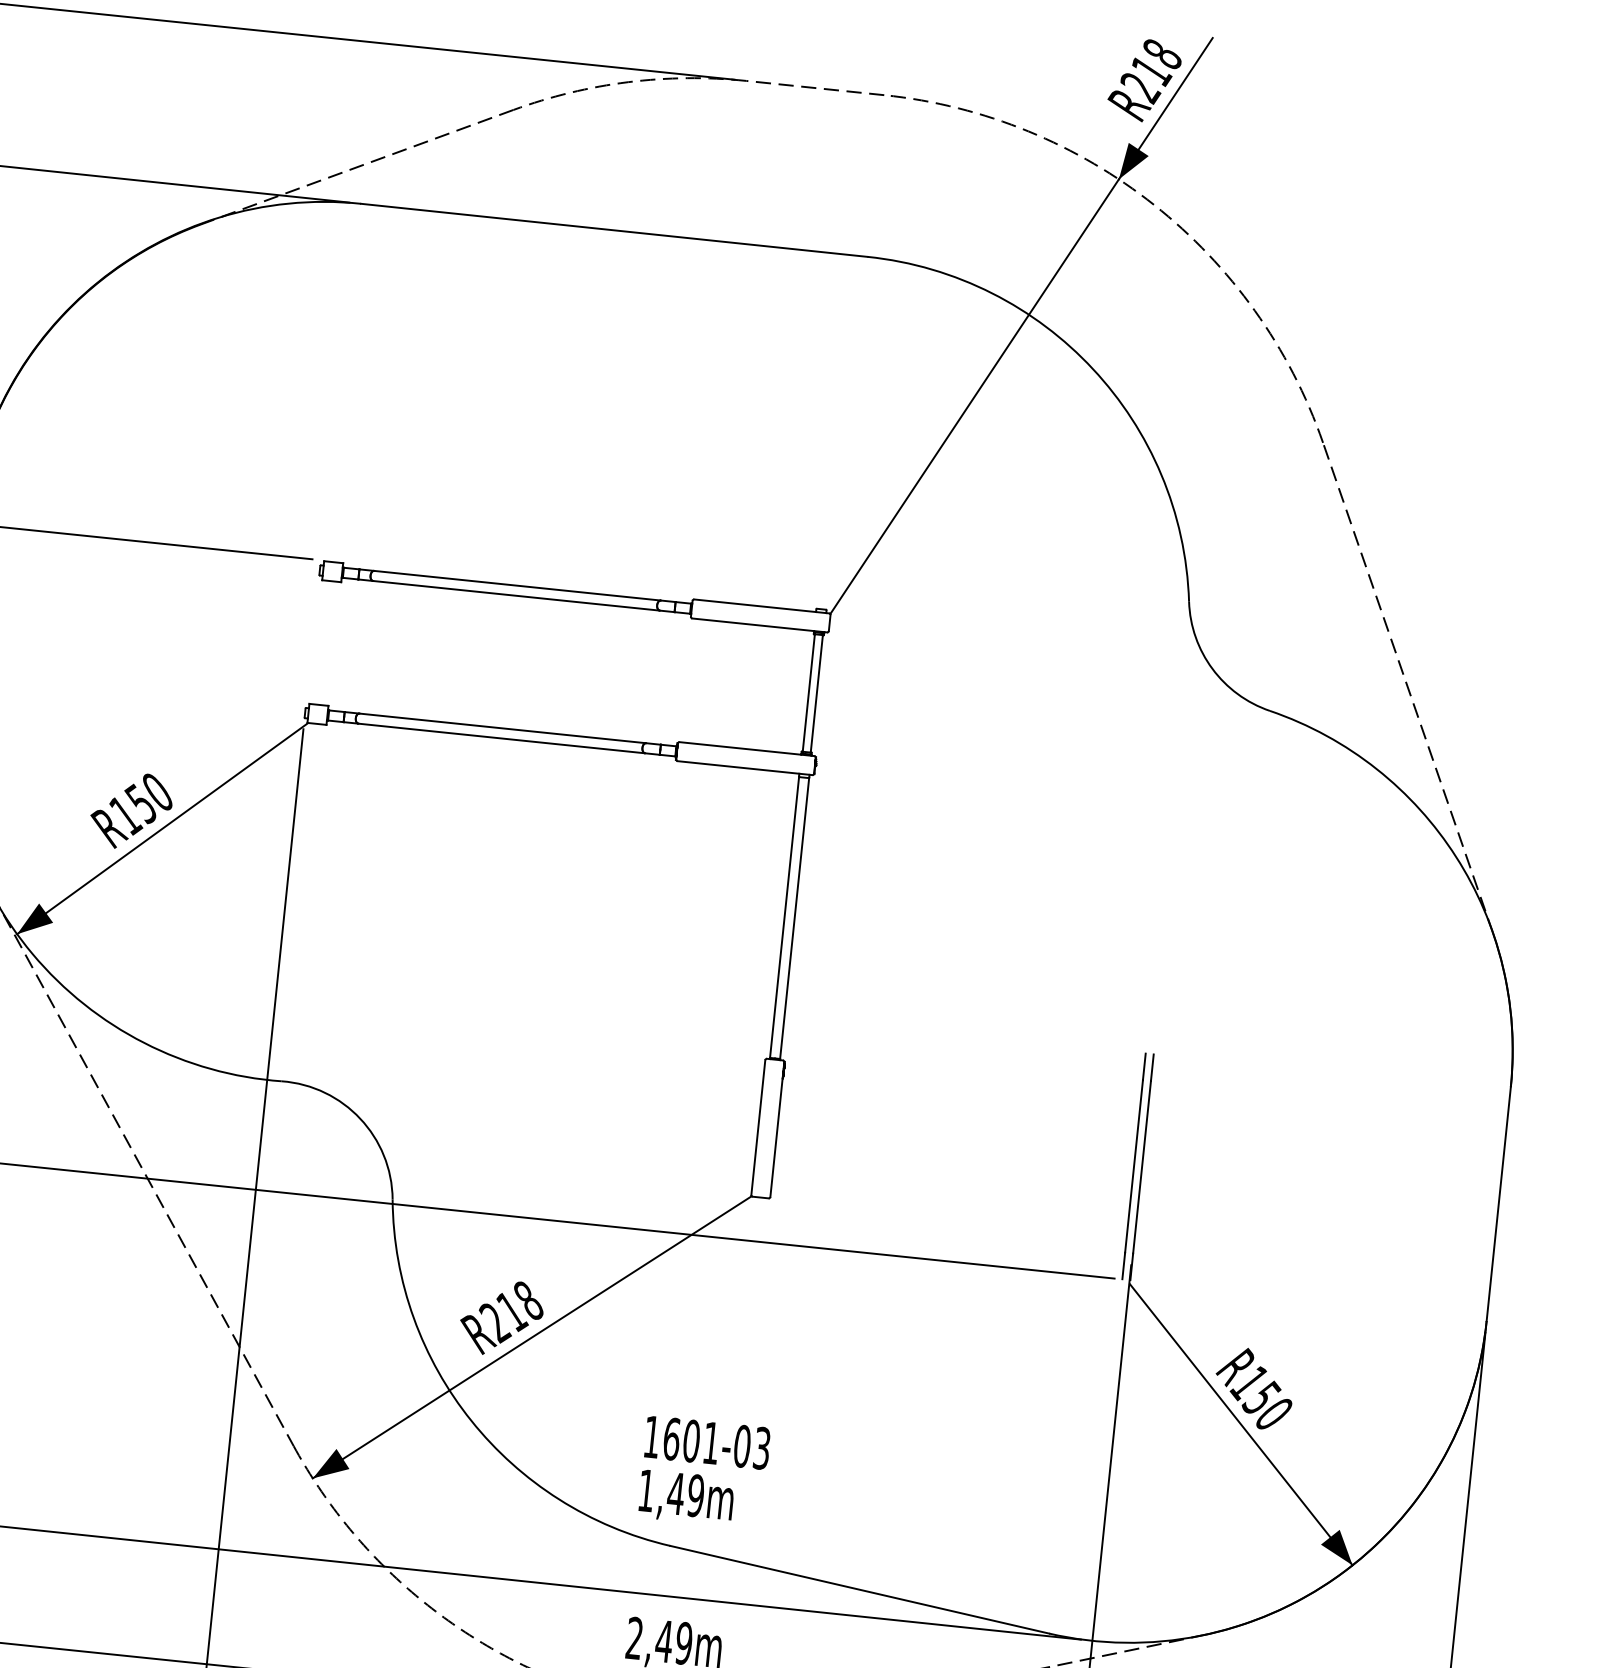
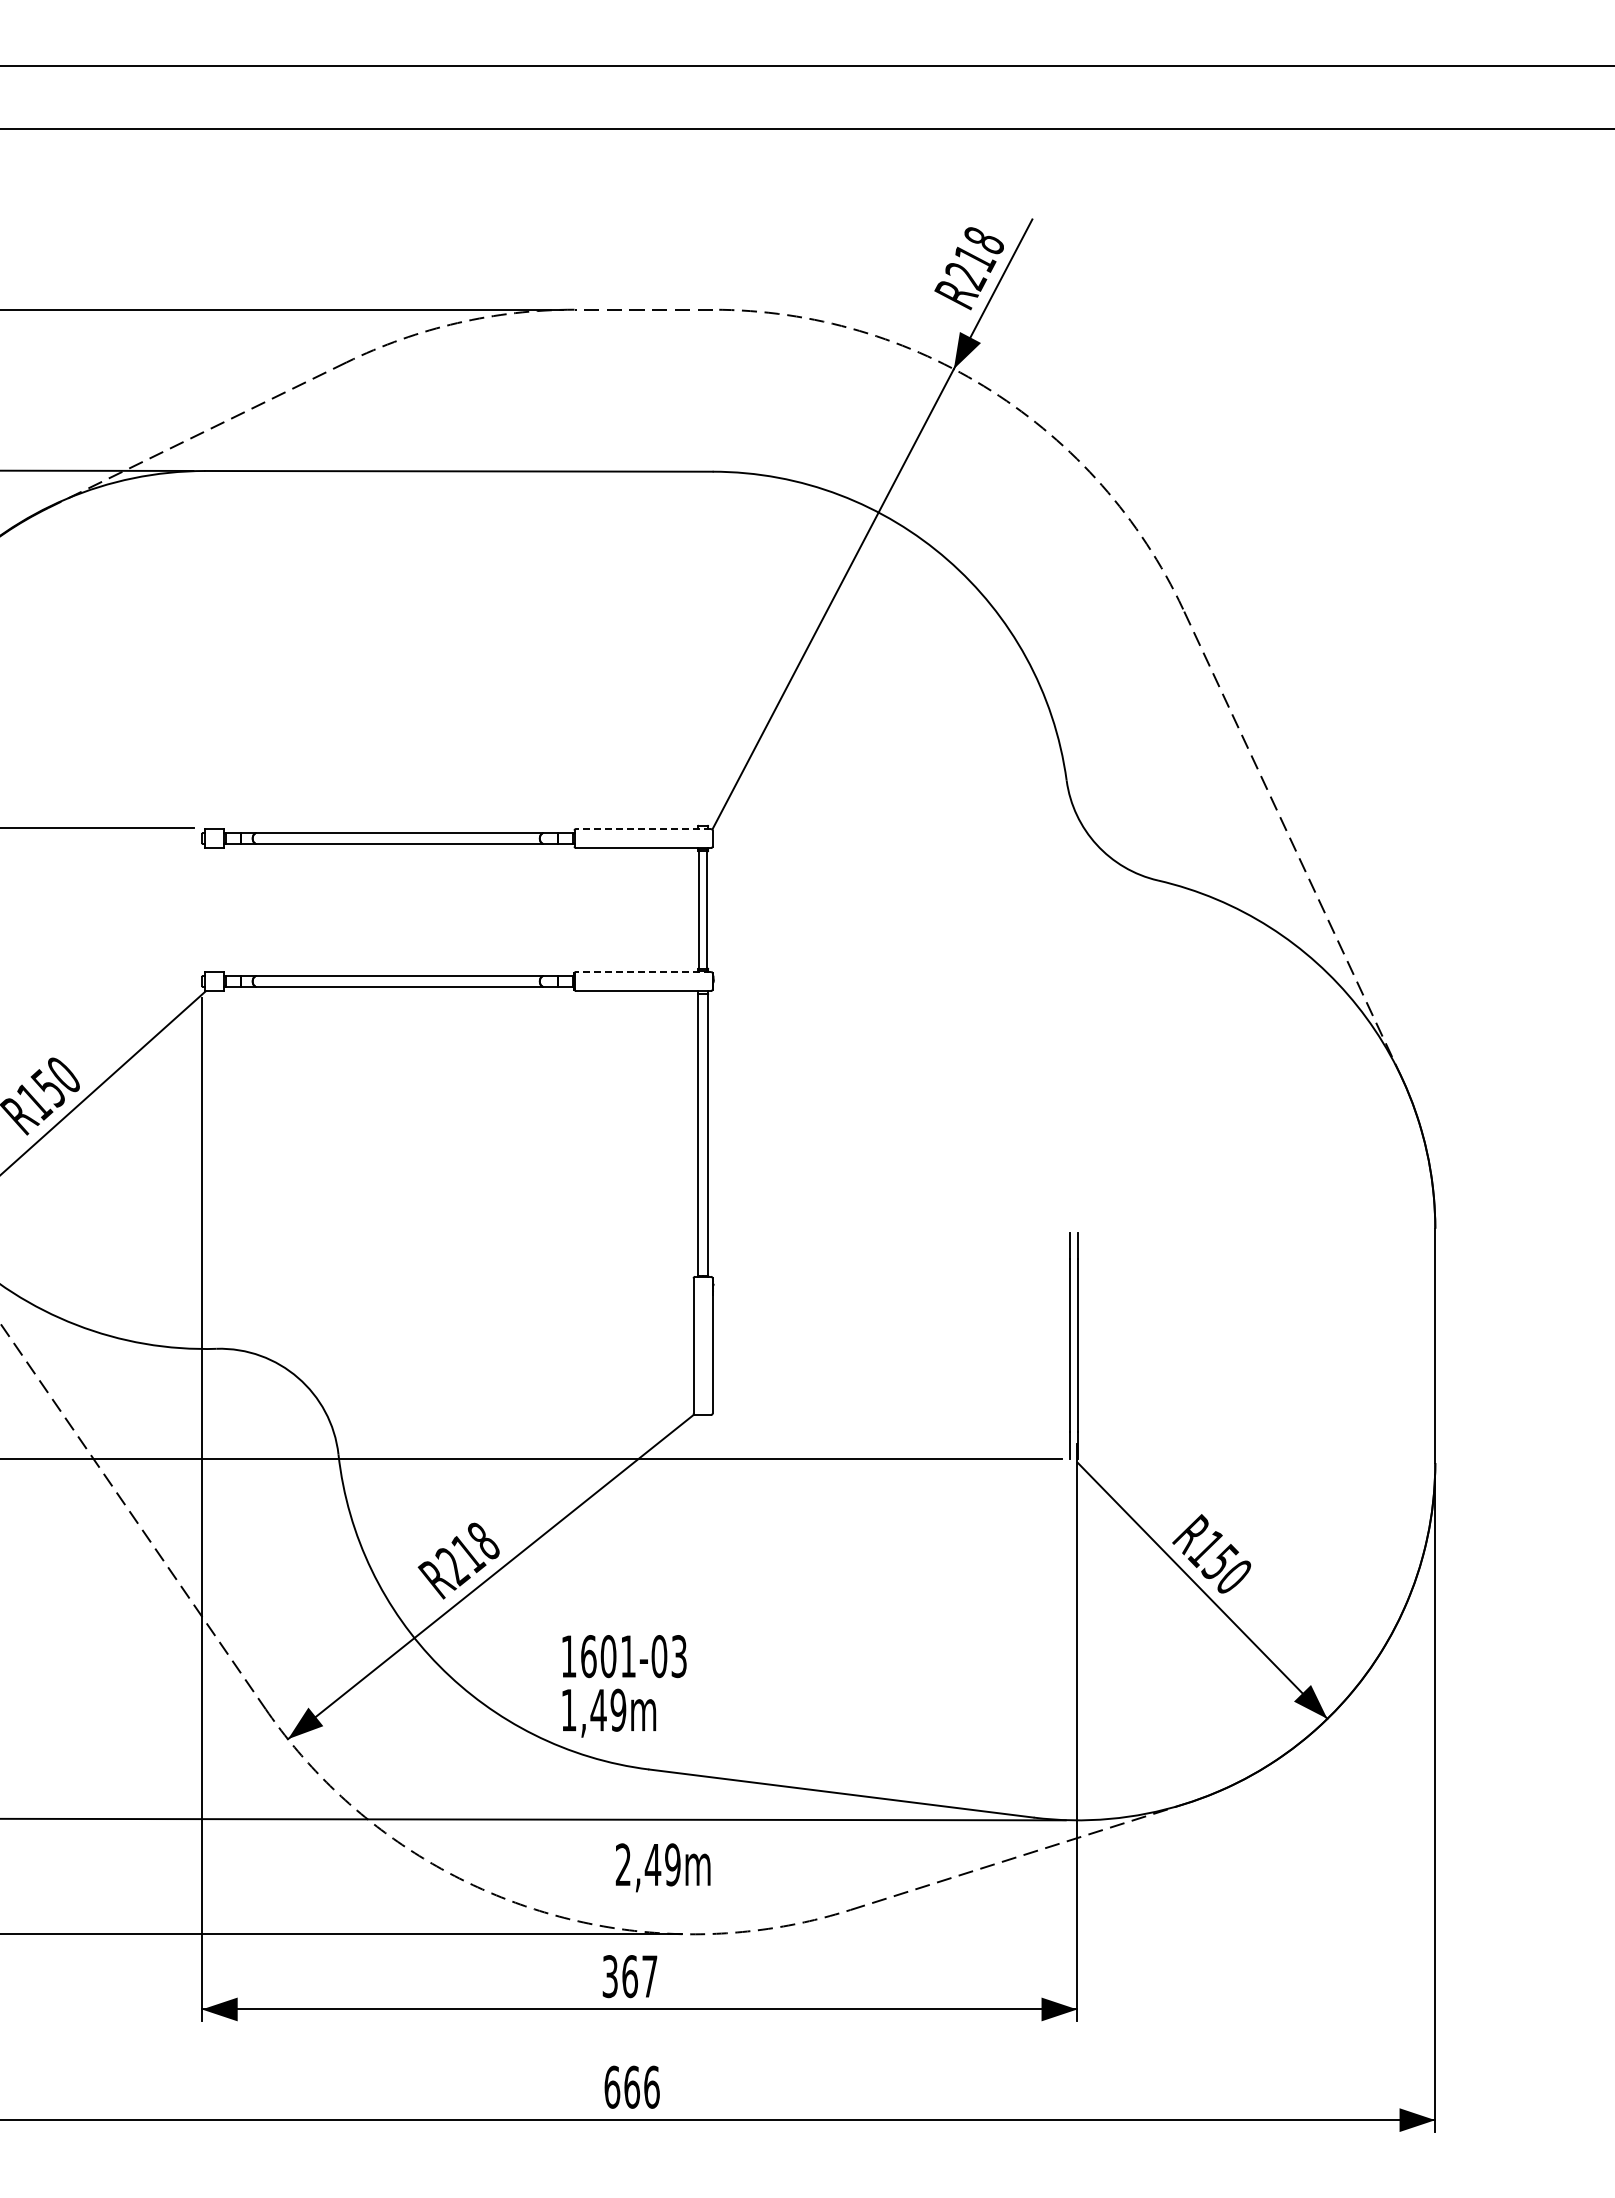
line: (761, 606) -> (643, 829), solid -> dashed
line: (746, 748) -> (643, 971), solid -> dashed
text: (704, 1472) -> (624, 1686), moved

